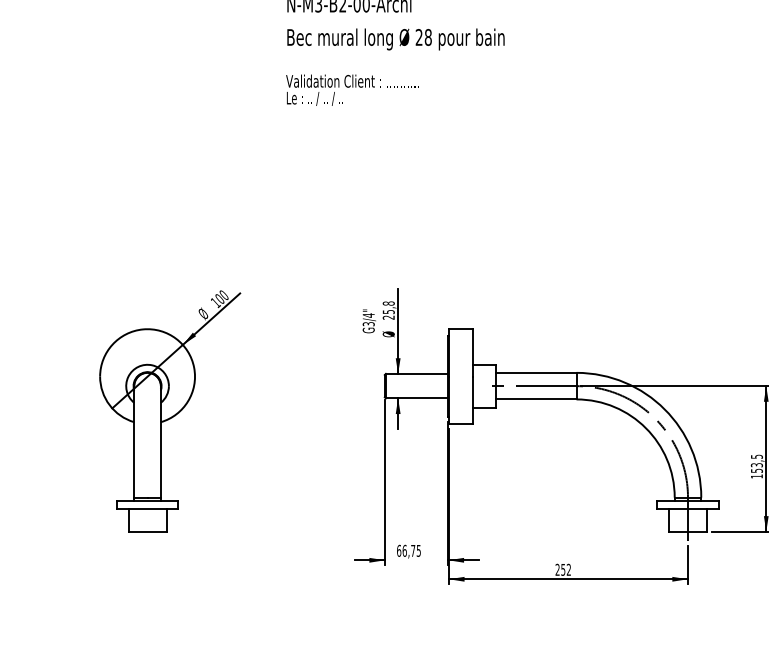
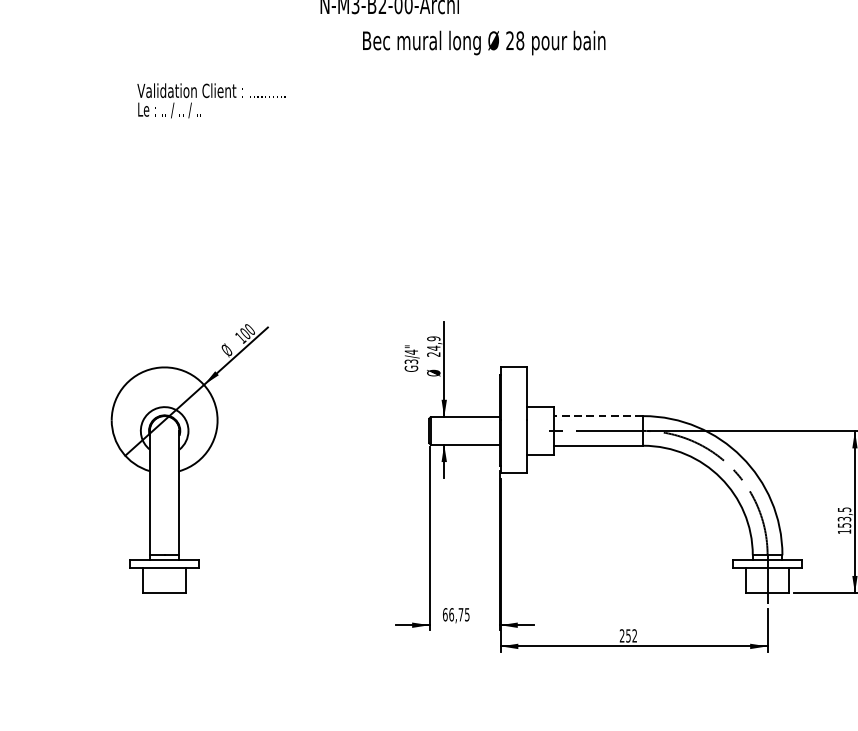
text: (395, 39) -> (483, 43), moved
text: (352, 89) -> (211, 99), moved
text: (388, 307) -> (433, 343), 25,8 -> 24,9
line: (535, 372) -> (597, 415), solid -> dashed

